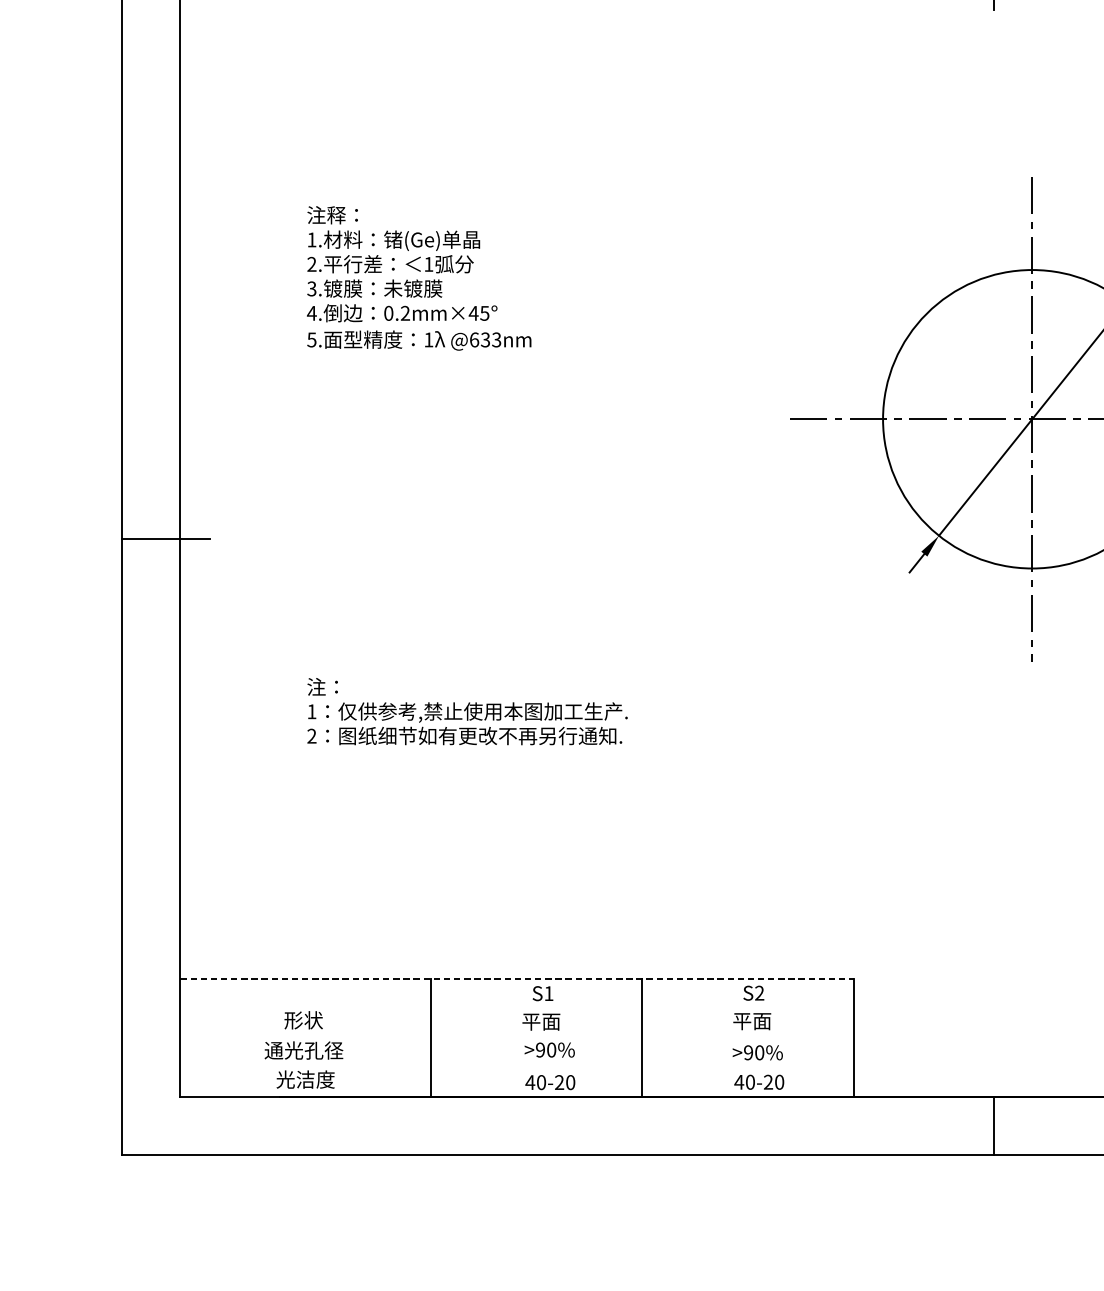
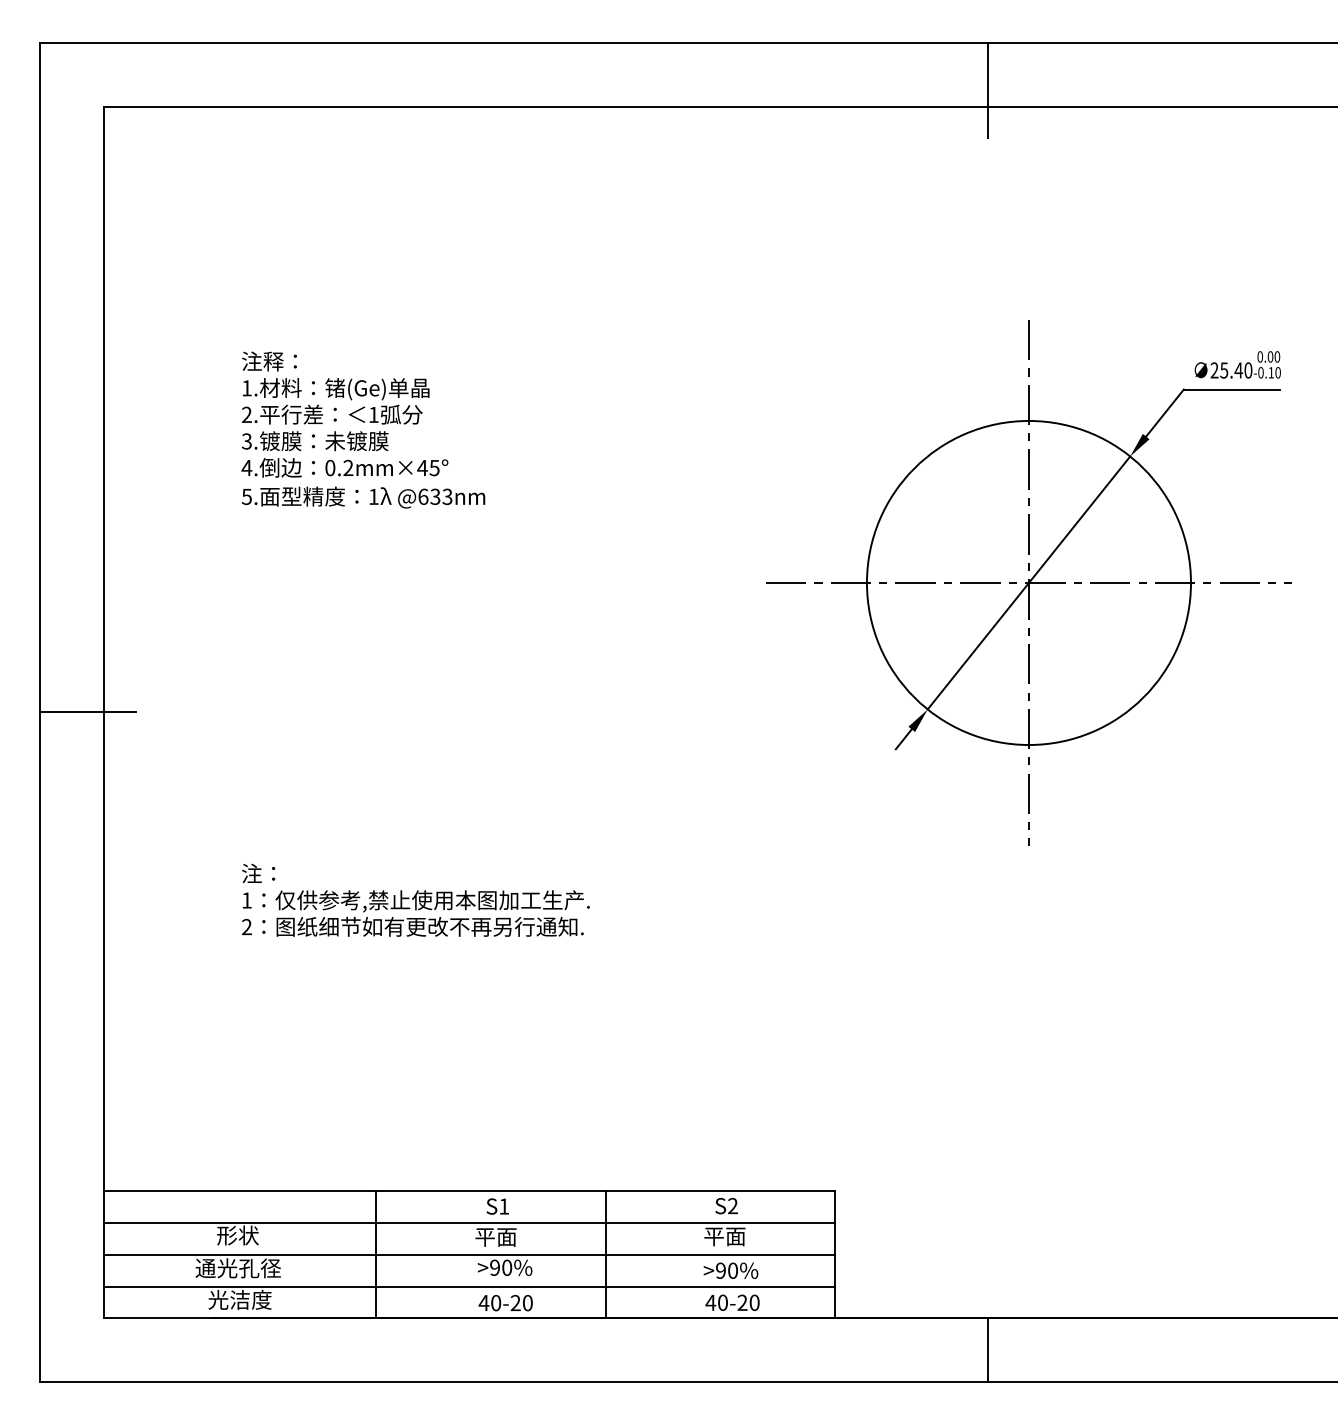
line: (516, 978) -> (469, 1190), dashed -> solid
line: (516, 1008) -> (469, 1222), added
line: (516, 1037) -> (469, 1254), added
line: (516, 1067) -> (469, 1286), added

